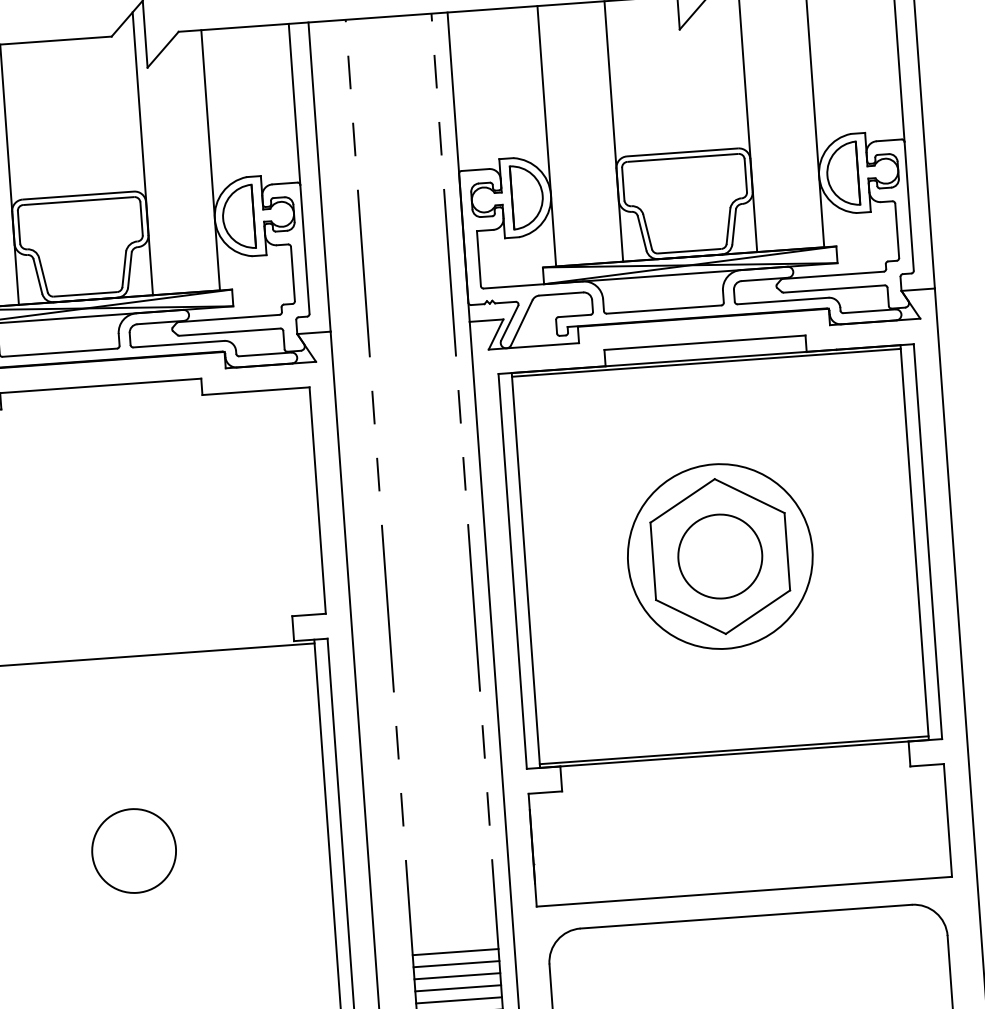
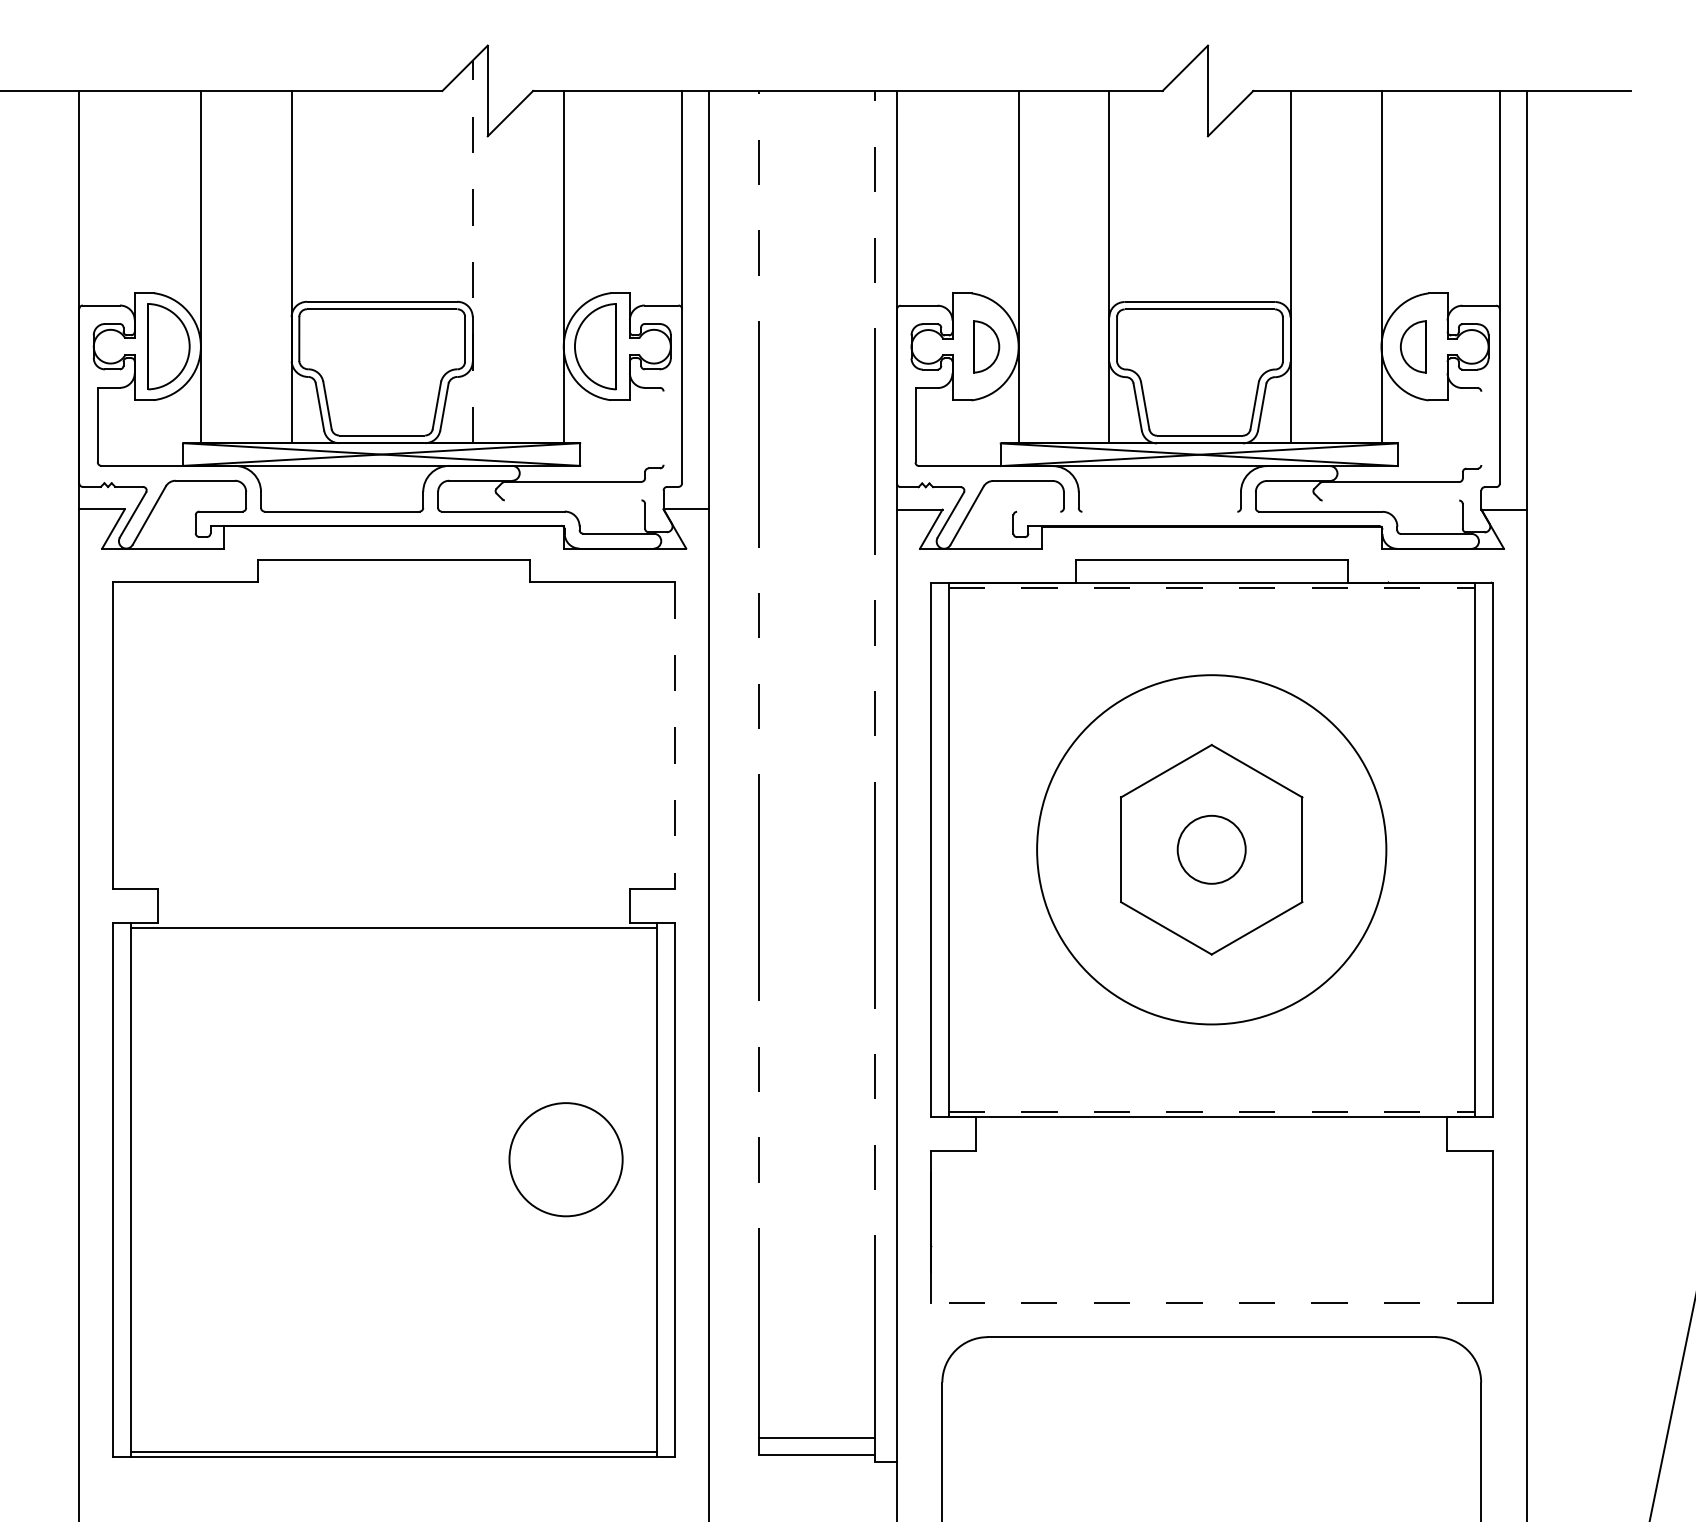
line: (143, 153) -> (473, 251), solid -> dashed
part: (842, 174) -> (1412, 346), size x0.6
part: (527, 196) -> (986, 346), size x0.6
line: (897, 230) -> (1481, 428), removed
line: (292, 273) -> (663, 427), removed
line: (833, 288) -> (1390, 500), removed
line: (663, 309) -> (1159, 511), removed
line: (574, 315) -> (1038, 511), removed
line: (229, 332) -> (572, 500), removed
line: (706, 362) -> (1212, 587), solid -> dashed
line: (318, 501) -> (675, 736), solid -> dashed
circle: (720, 556) -> (1211, 849), size x0.6
circle: (720, 556) -> (1211, 849), size x1.4
line: (734, 749) -> (1212, 1111), solid -> dashed
circle: (133, 850) -> (565, 1159), moved
line: (744, 891) -> (1211, 1303), solid -> dashed
line: (455, 951) -> (817, 1356), removed
line: (456, 964) -> (817, 1373), removed
line: (457, 976) -> (817, 1389), removed
line: (458, 988) -> (817, 1405), removed
line: (459, 1000) -> (817, 1422), removed

